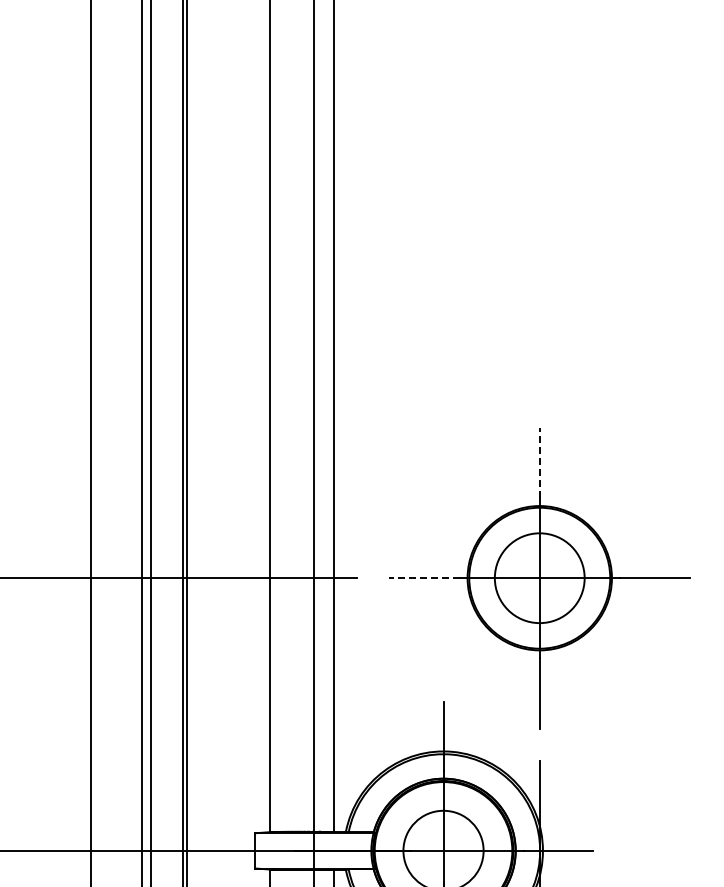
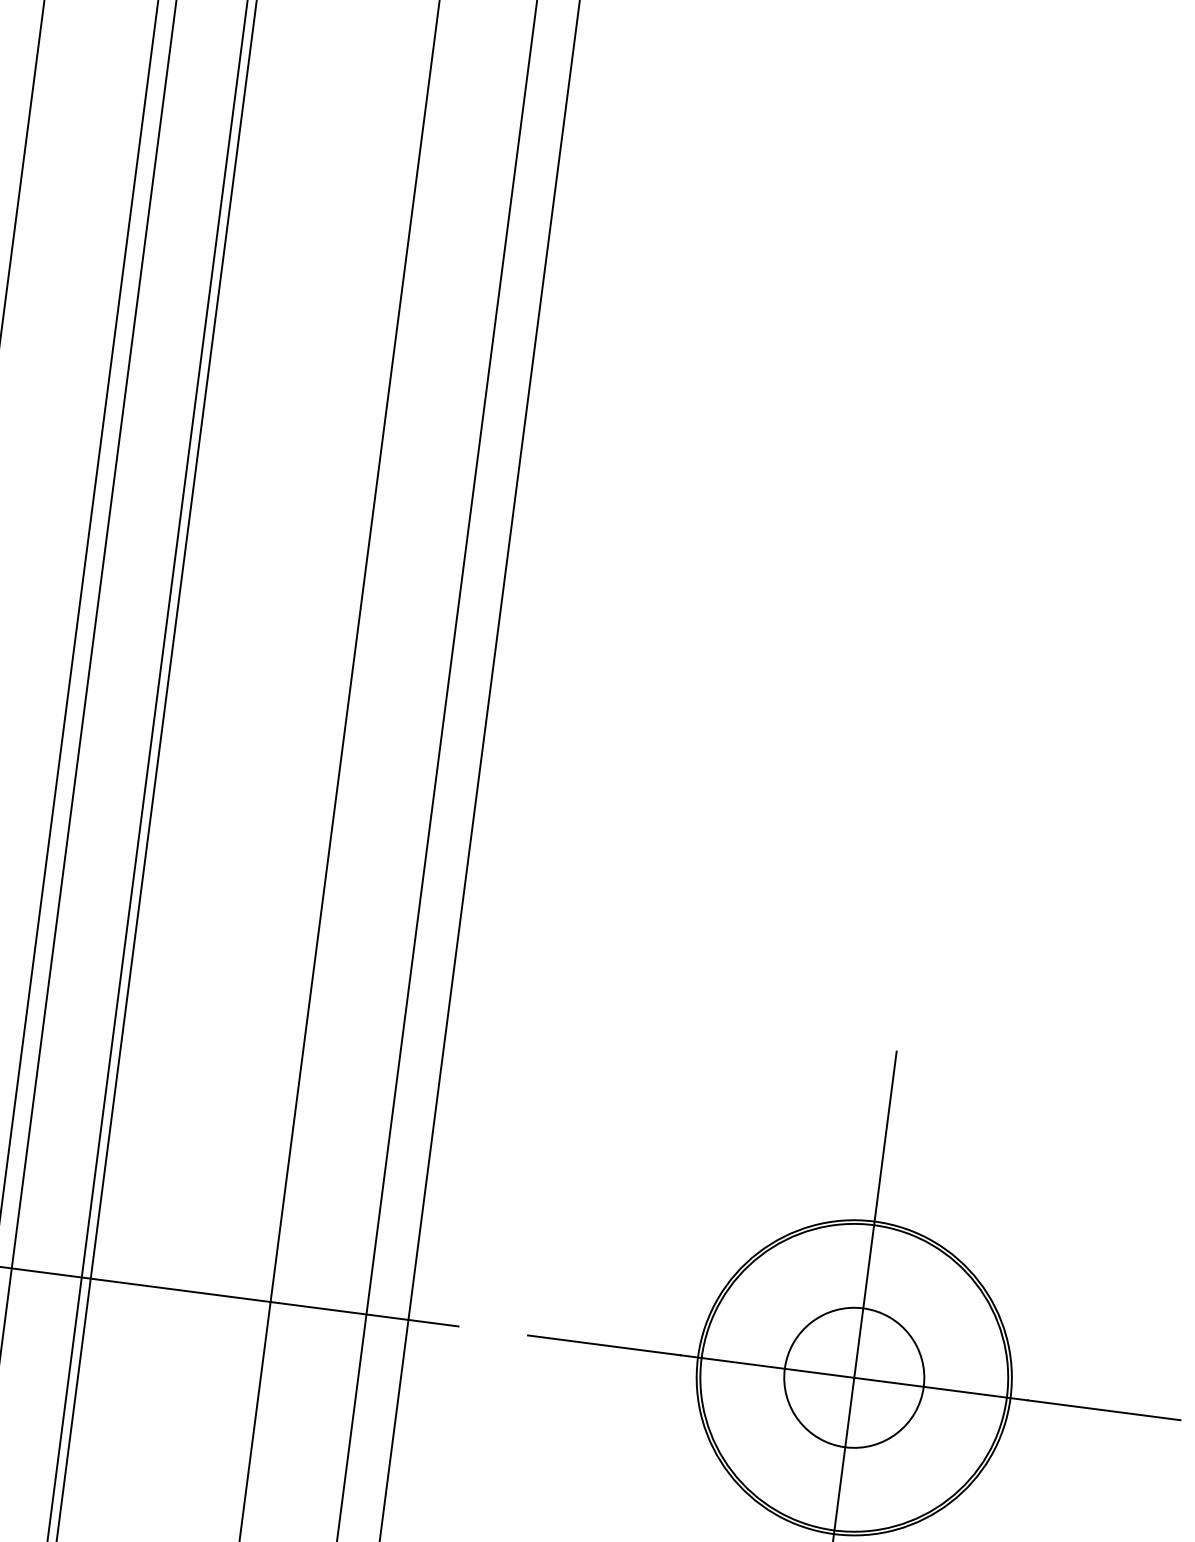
line: (539, 462) -> (886, 1127), dashed -> solid
line: (423, 578) -> (602, 1345), dashed -> solid
circle: (539, 578) -> (853, 1378), size x0.71

